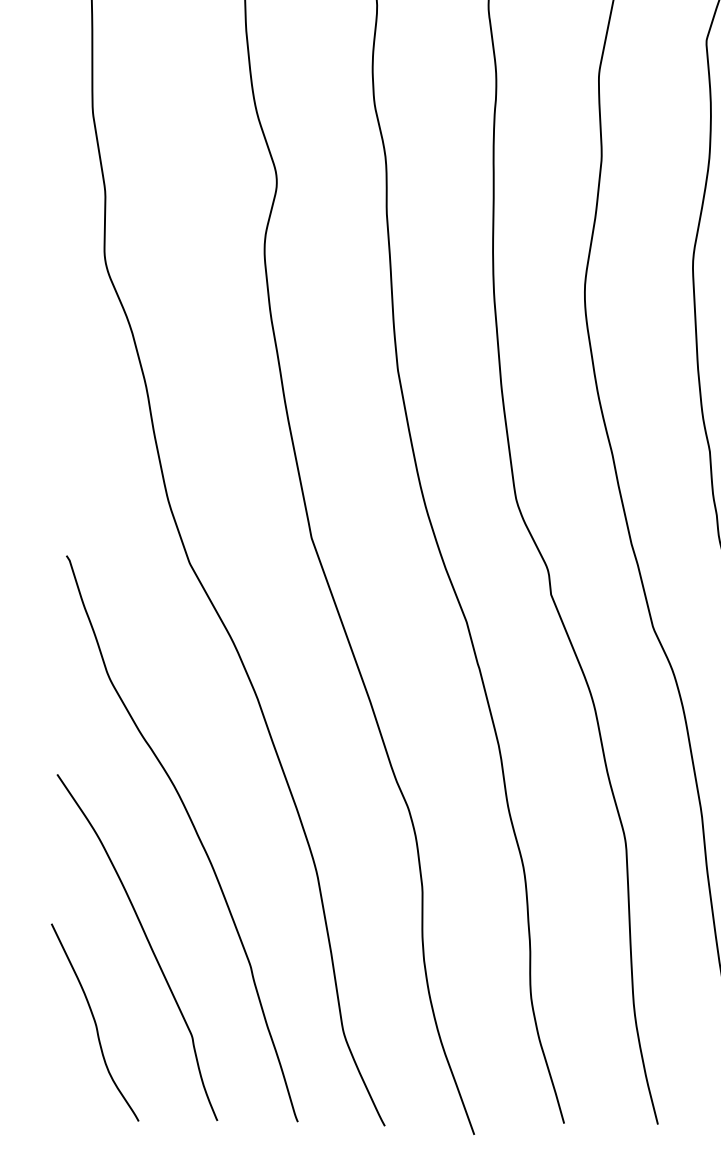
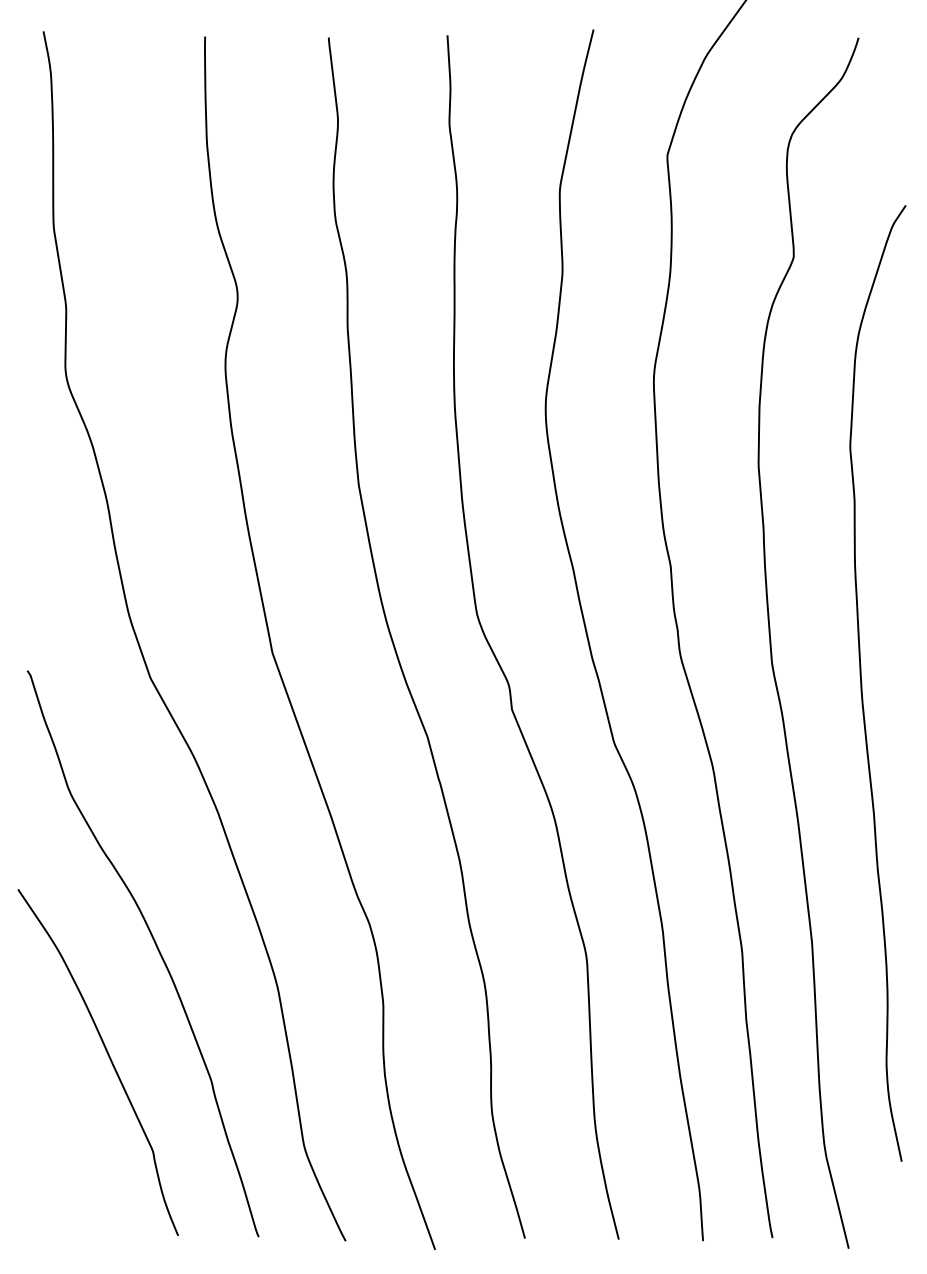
curve: (94, 1022) -> (55, 1137), removed

